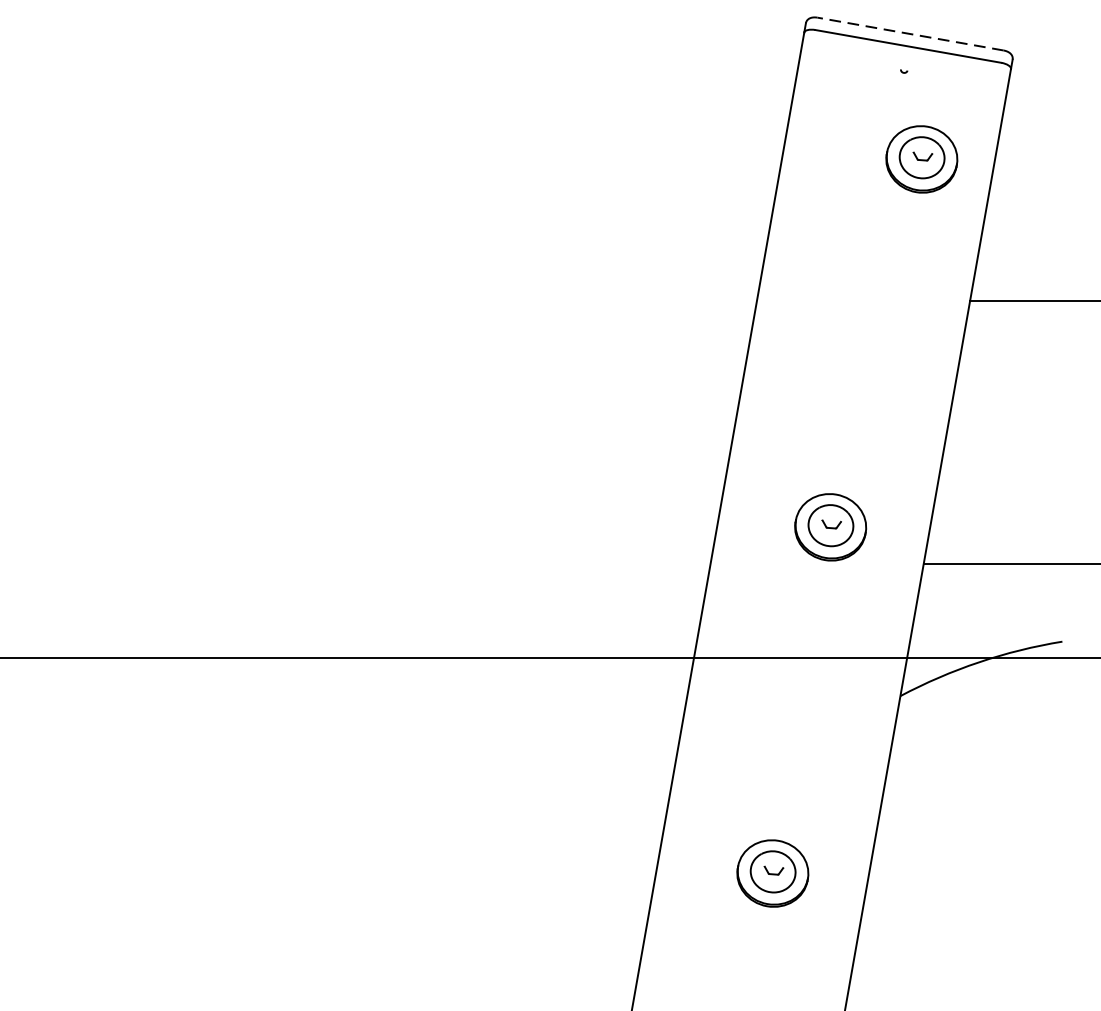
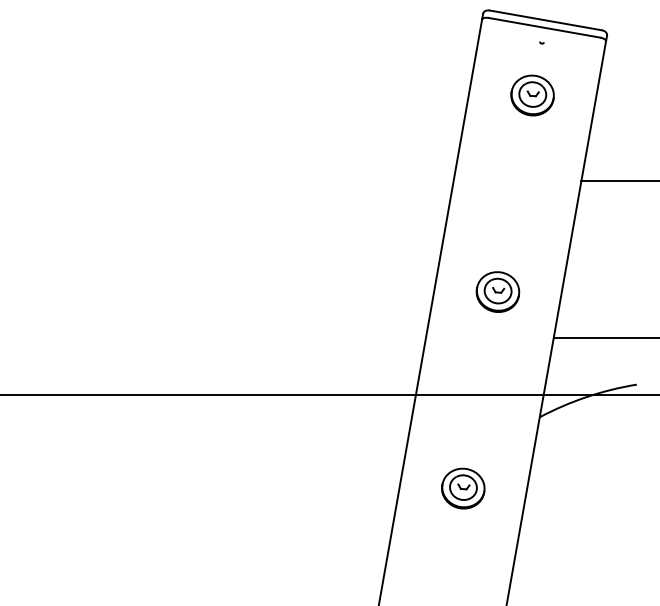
line: (909, 34) -> (545, 20), dashed -> solid
part: (921, 159) -> (532, 95), moved
part: (829, 526) -> (497, 291), moved
part: (773, 873) -> (463, 488), moved

